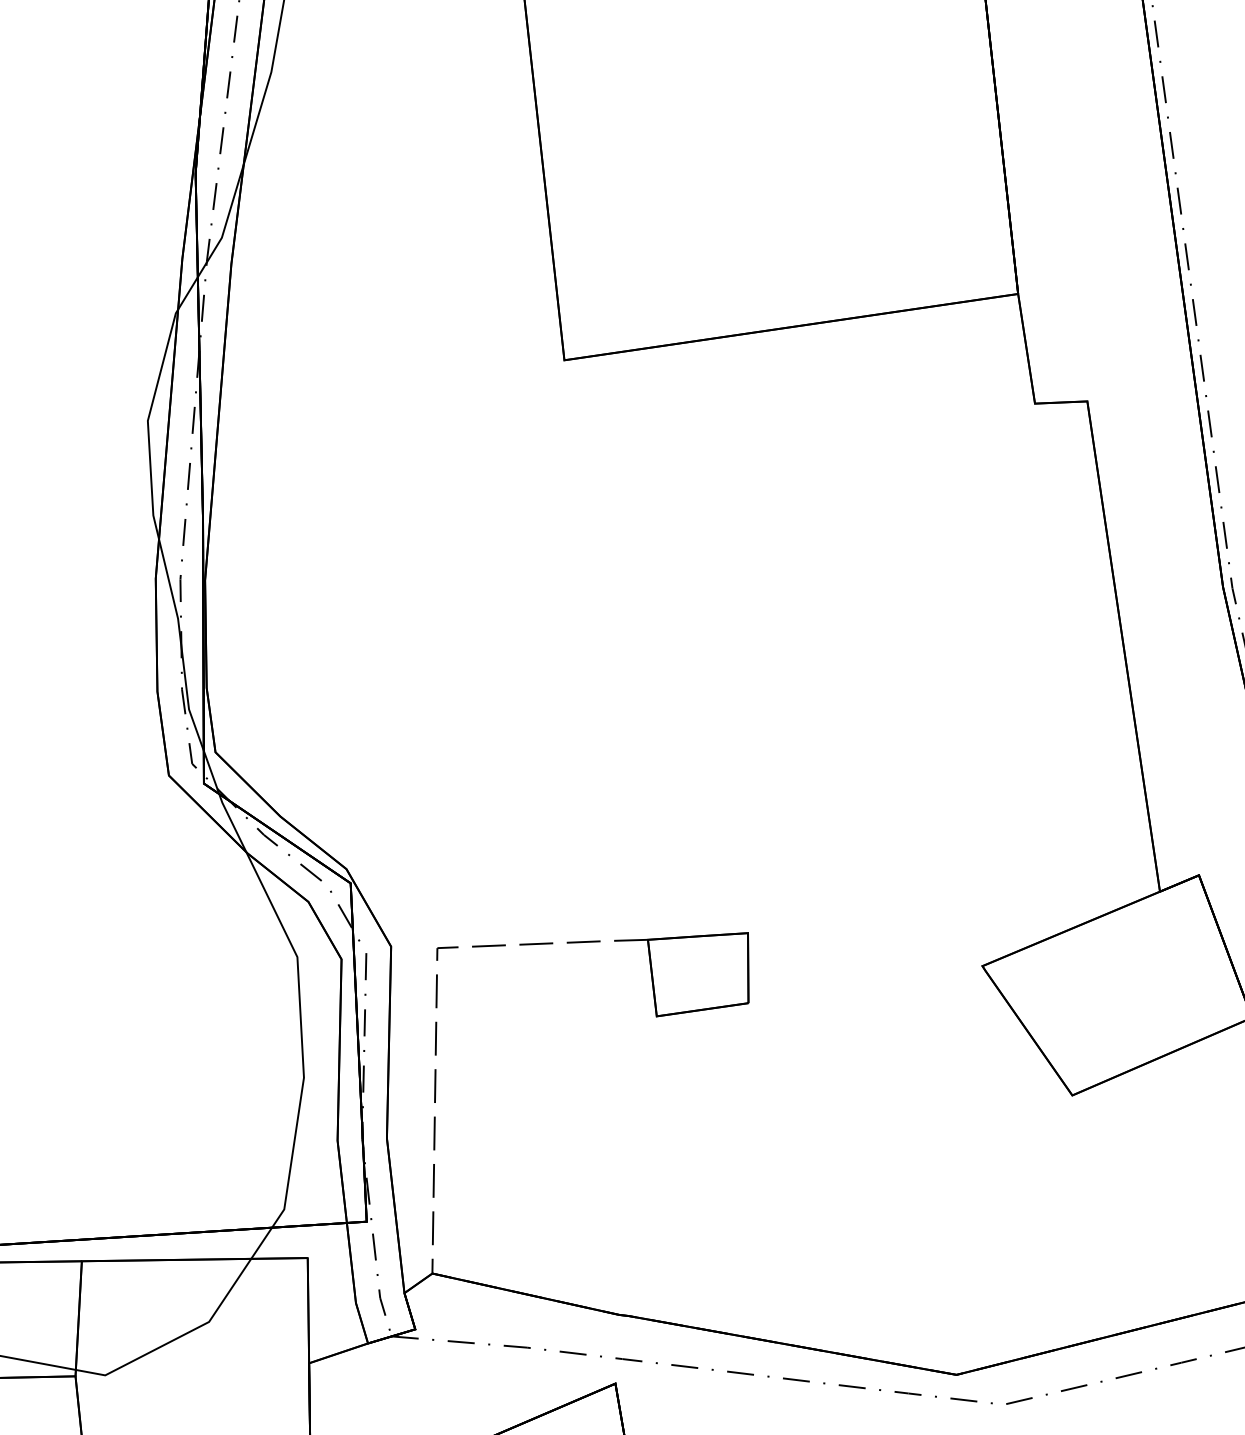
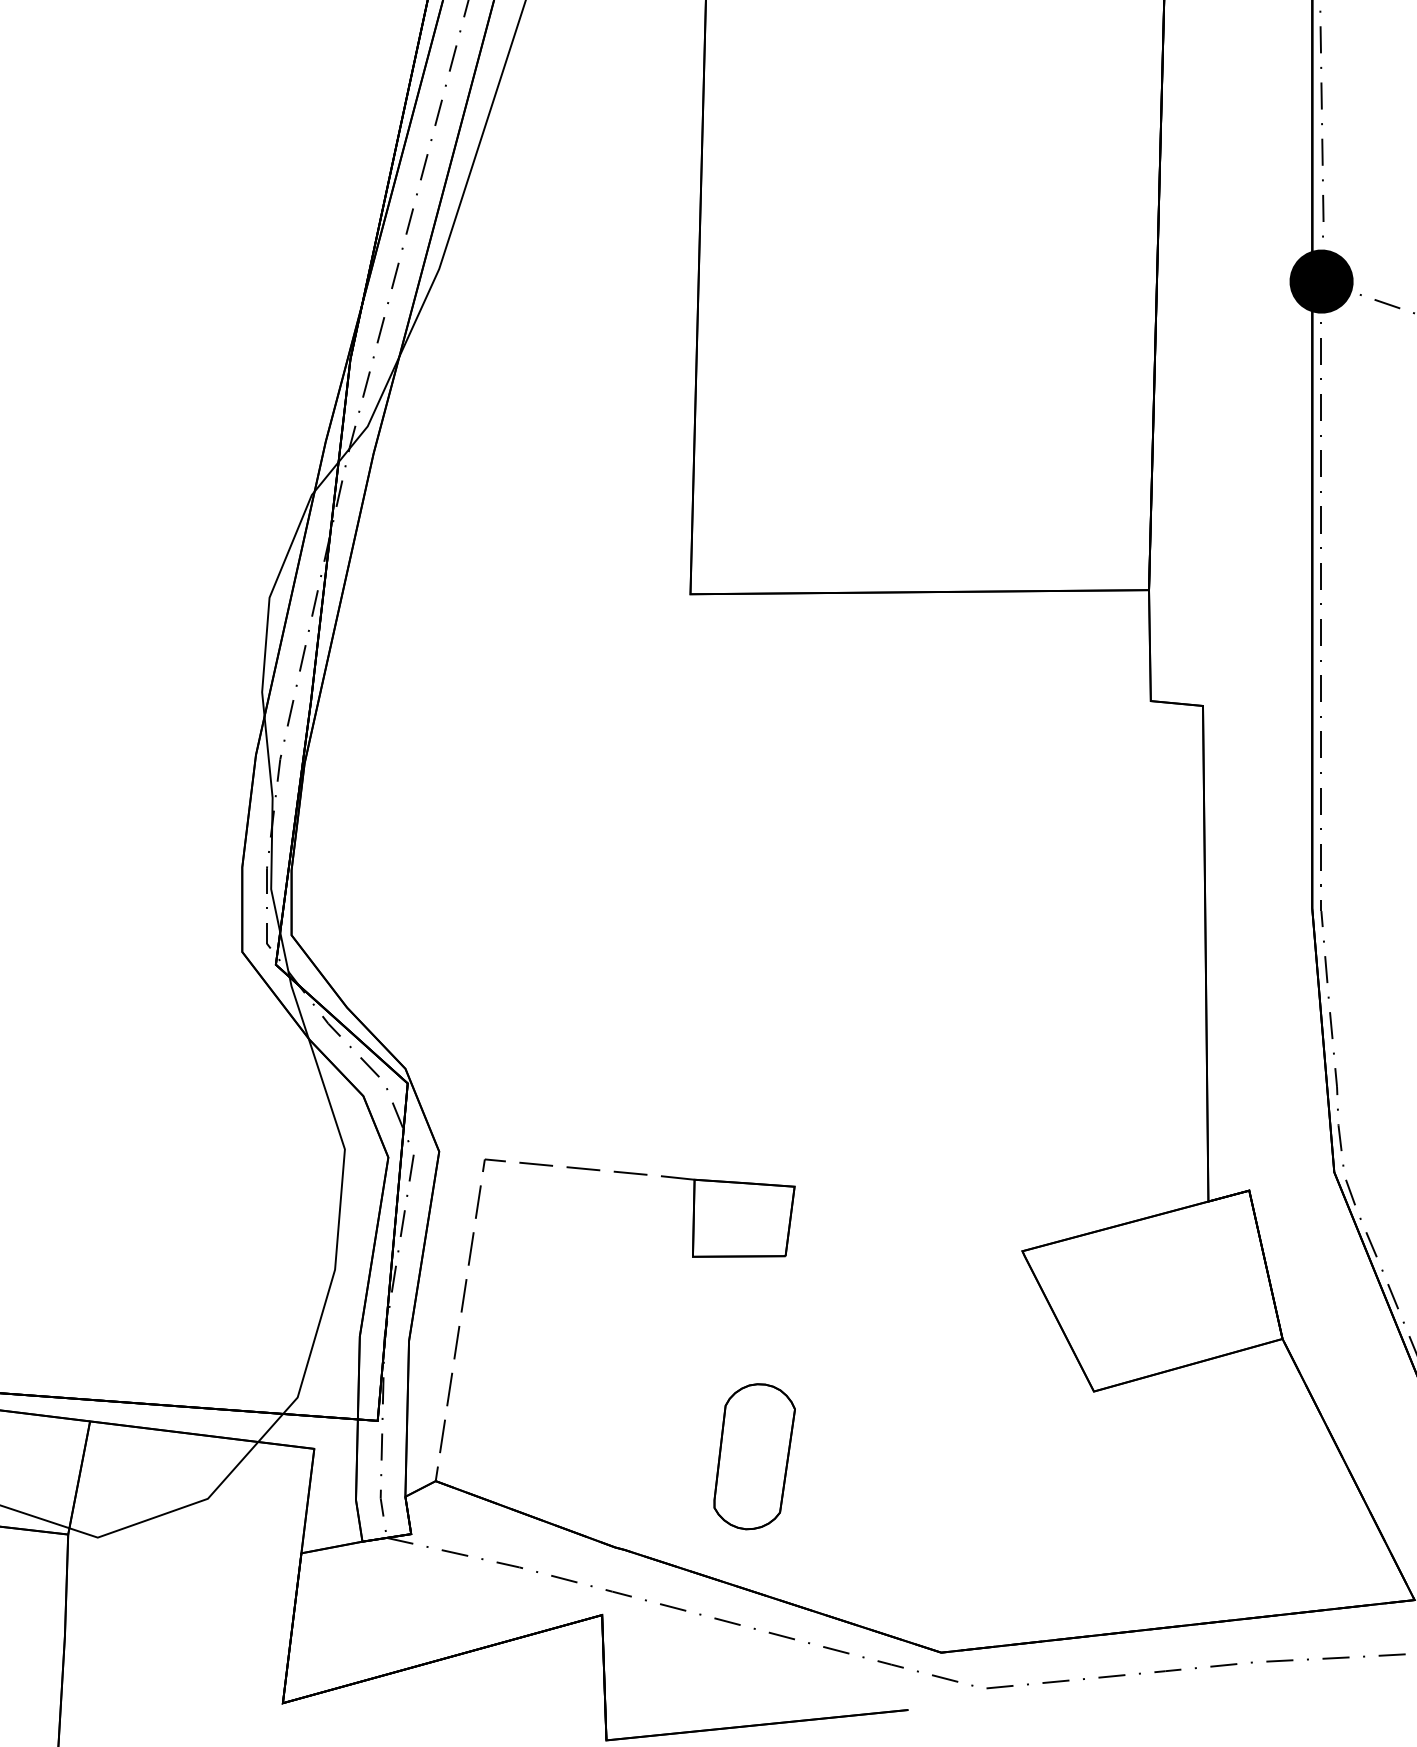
part: (744, 1205) -> (754, 1456), added

